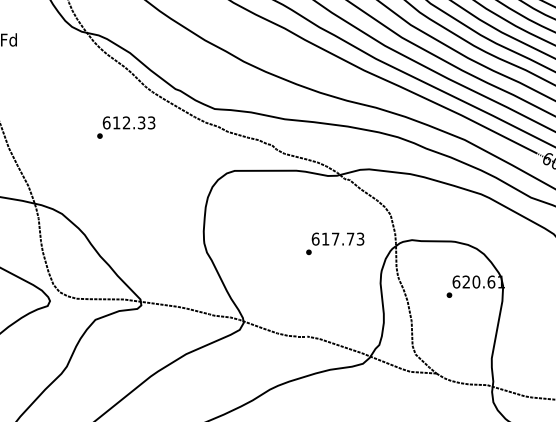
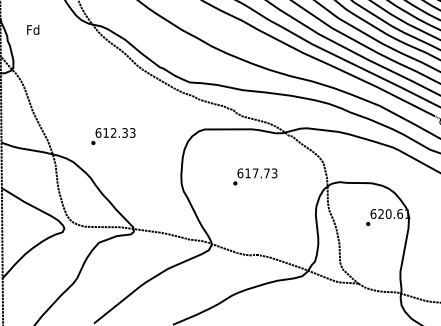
text: (126, 127) -> (113, 136), moved
text: (335, 243) -> (255, 176), moved

